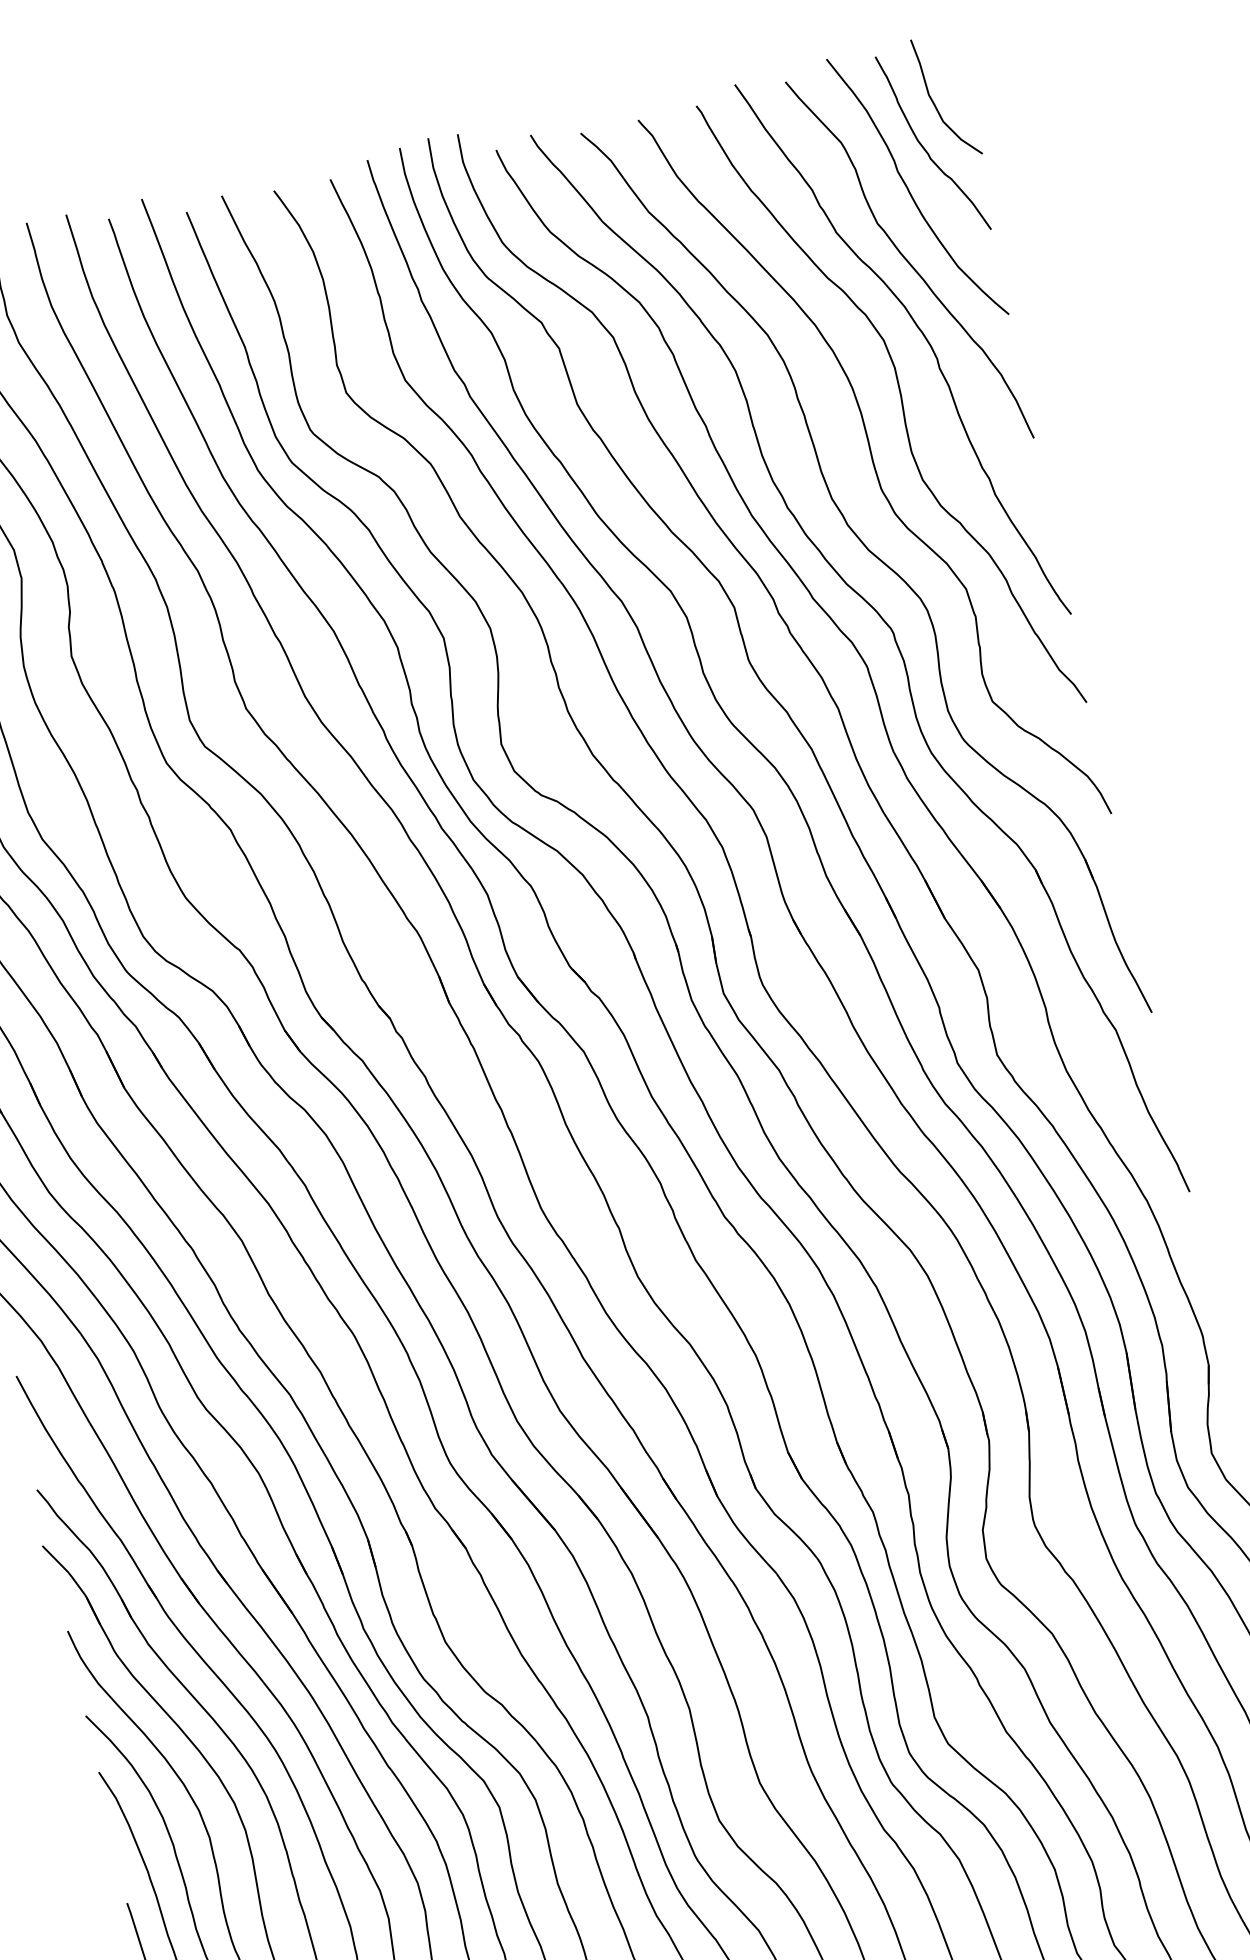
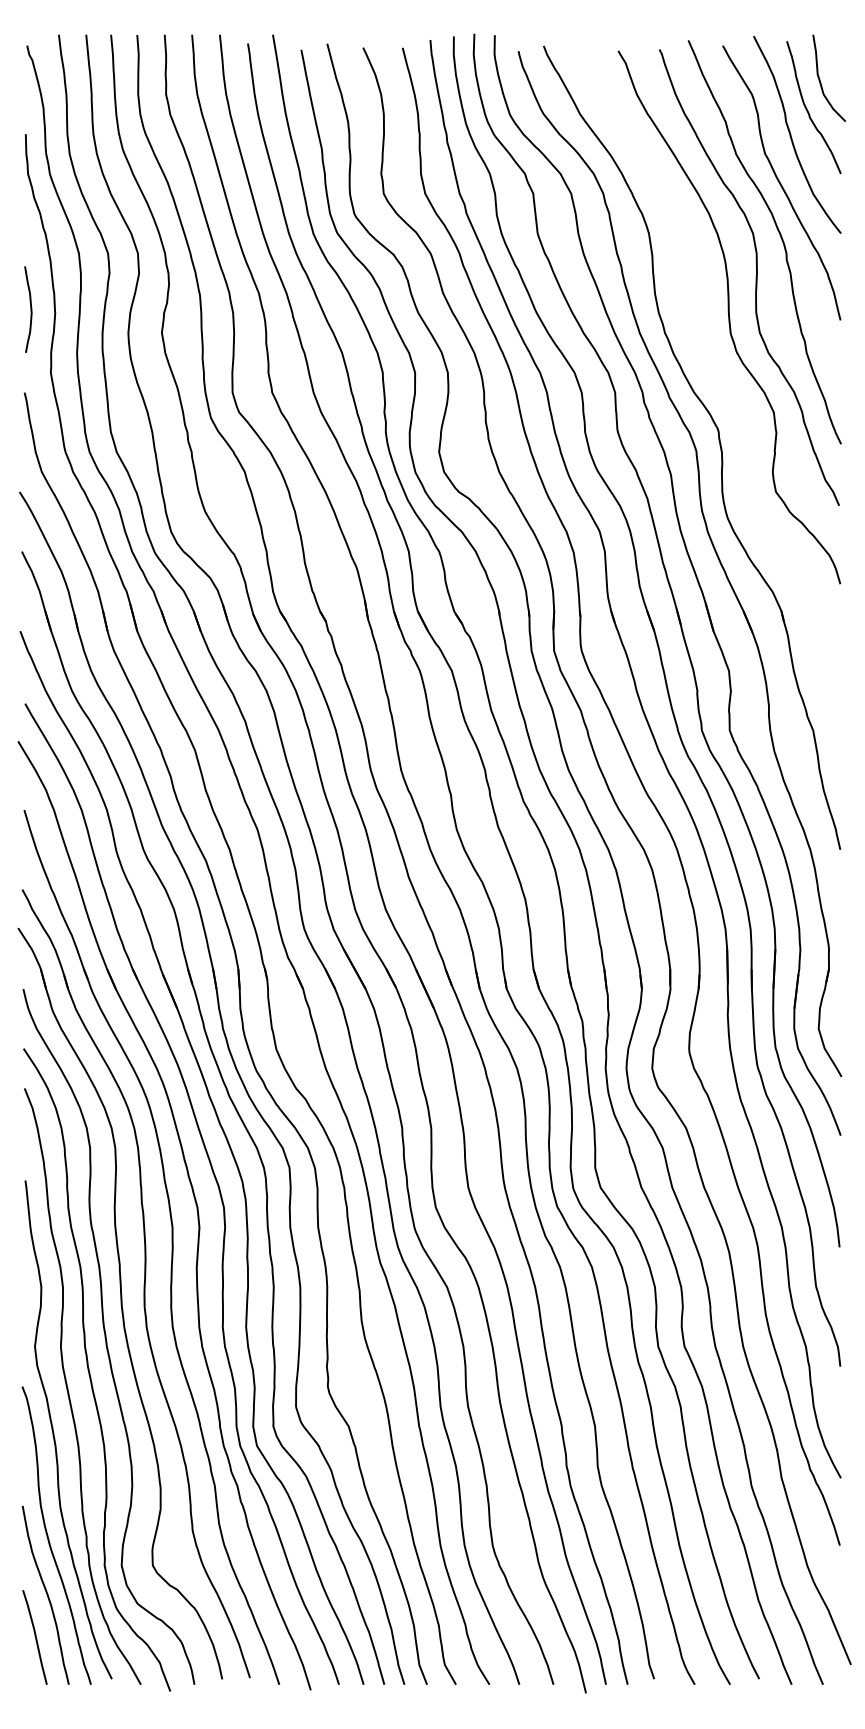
part: (876, 558) -> (717, 379), removed

